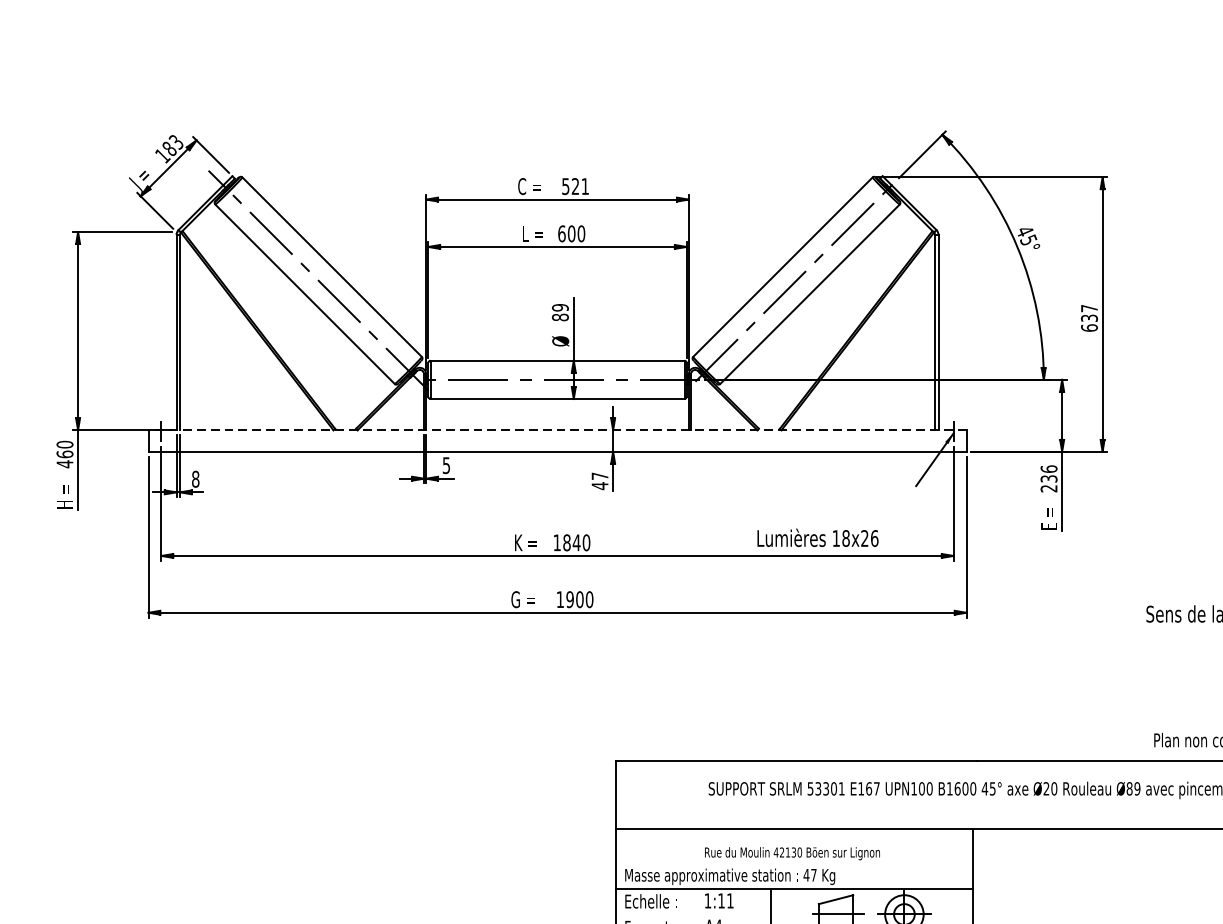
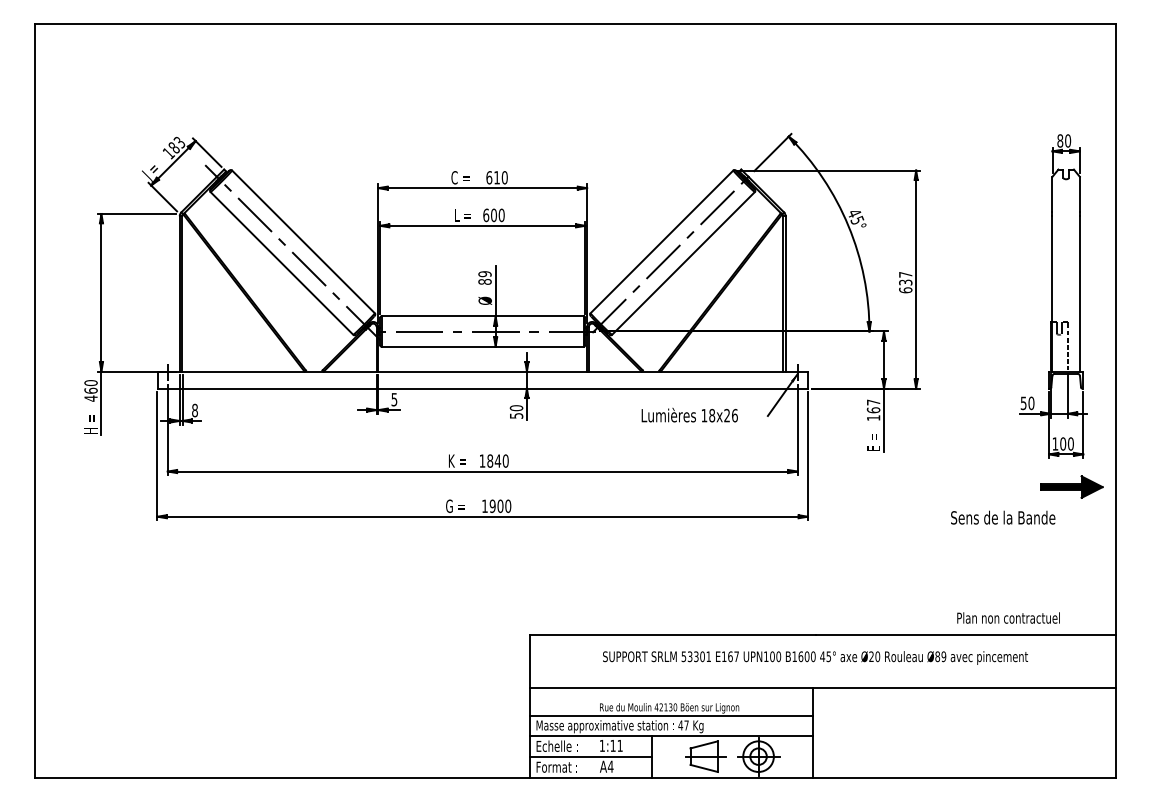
text: (574, 186) -> (496, 177), 521 -> 610
line: (557, 430) -> (482, 371), dashed -> solid
text: (1048, 477) -> (873, 409), 236 -> 167
text: (600, 481) -> (516, 412), 47 -> 50
text: (817, 537) -> (689, 414), moved
line: (794, 862) -> (671, 715), added
line: (693, 915) -> (590, 757), added

